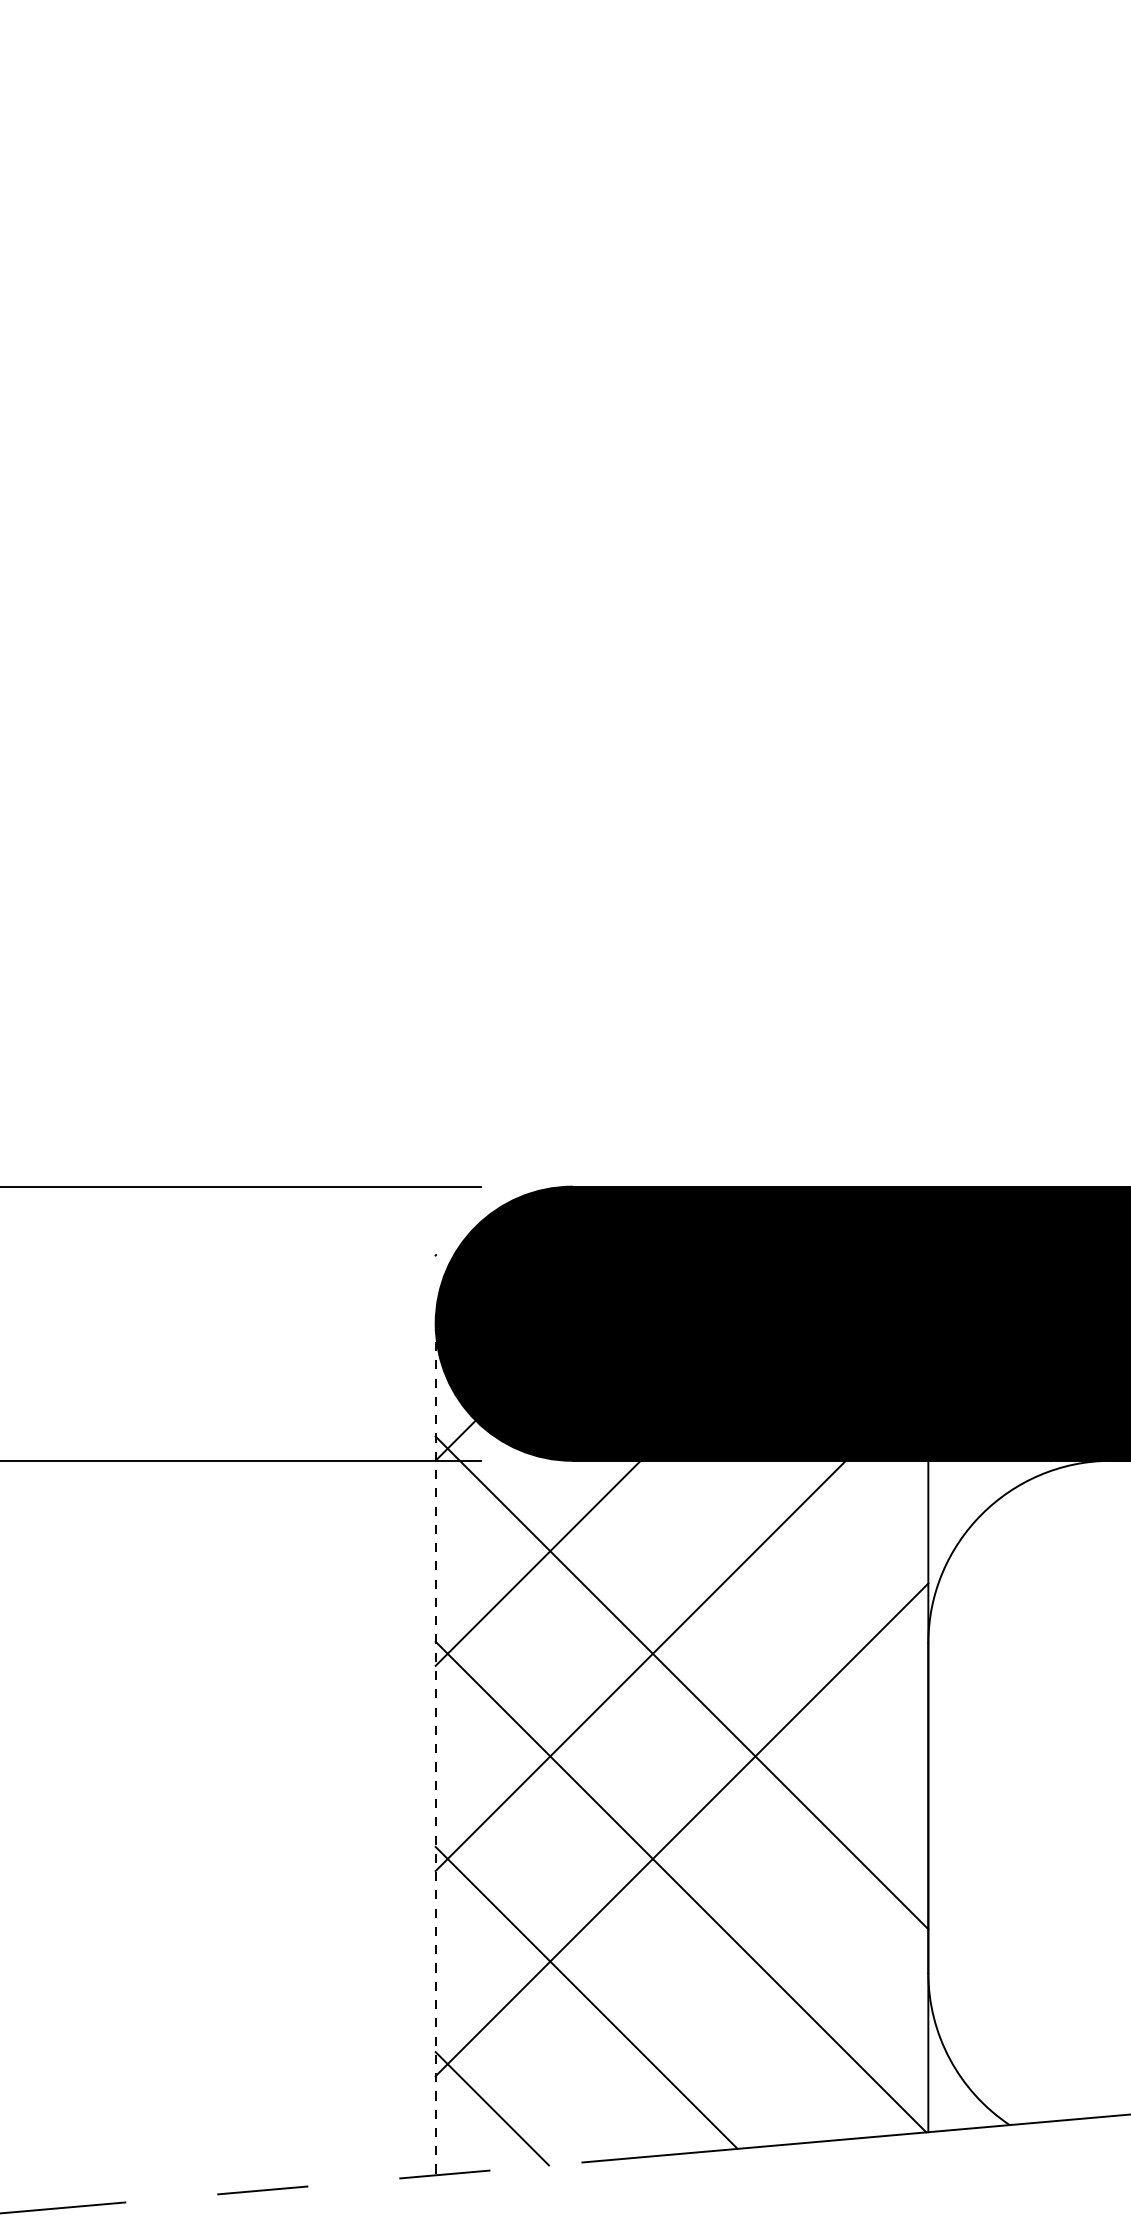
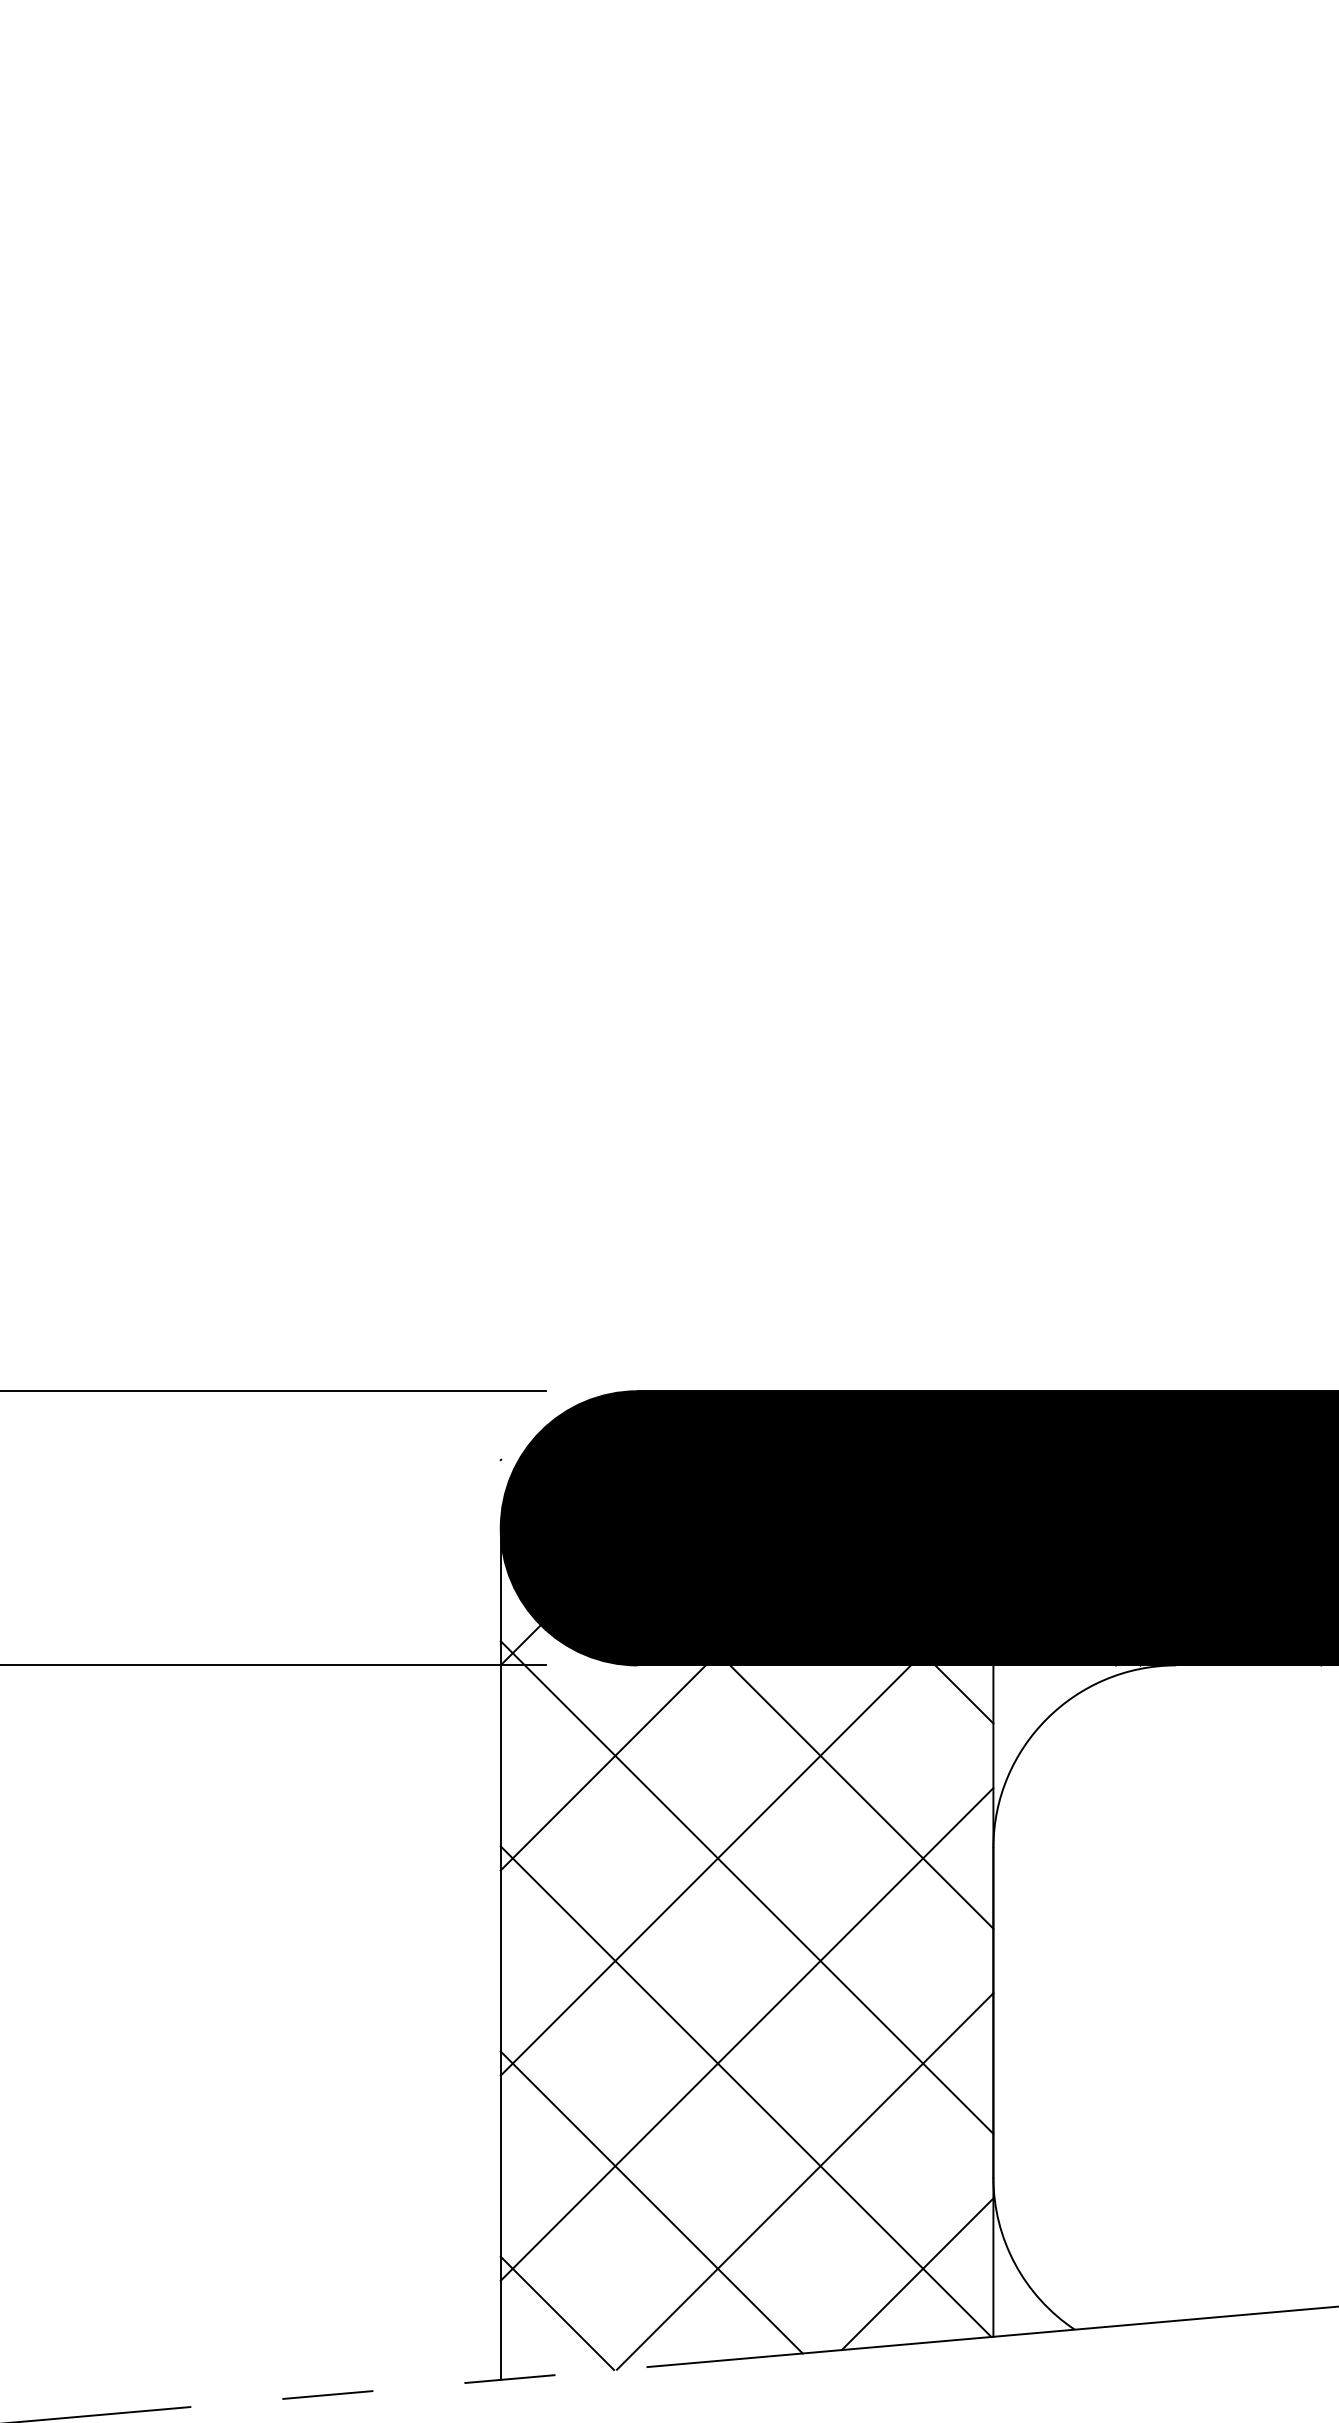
line: (899, 1489) -> (964, 1694), added
line: (796, 1591) -> (861, 1796), added
line: (435, 1749) -> (500, 1954), dashed -> solid
line: (739, 1976) -> (804, 2181), added
line: (852, 2069) -> (917, 2274), added

